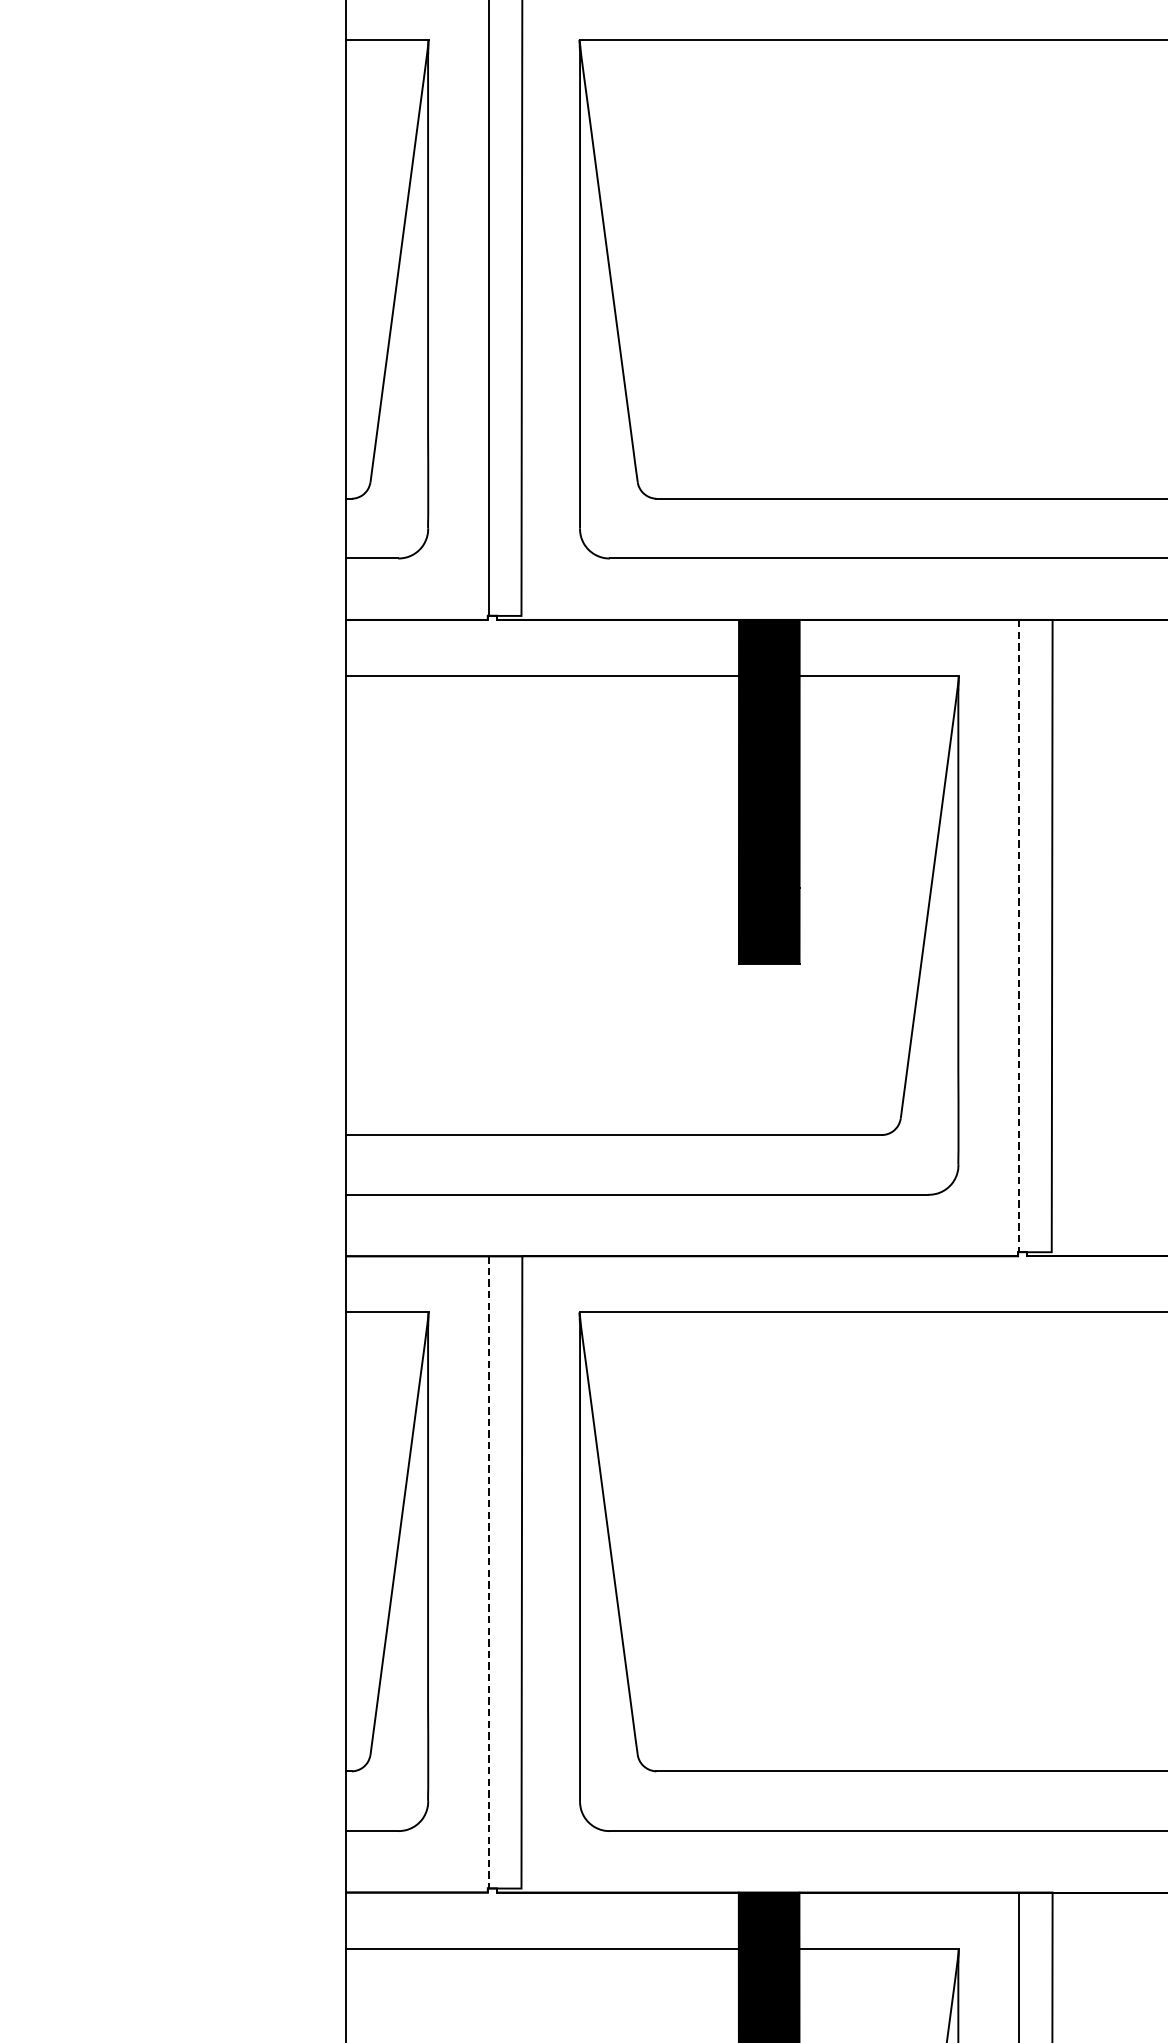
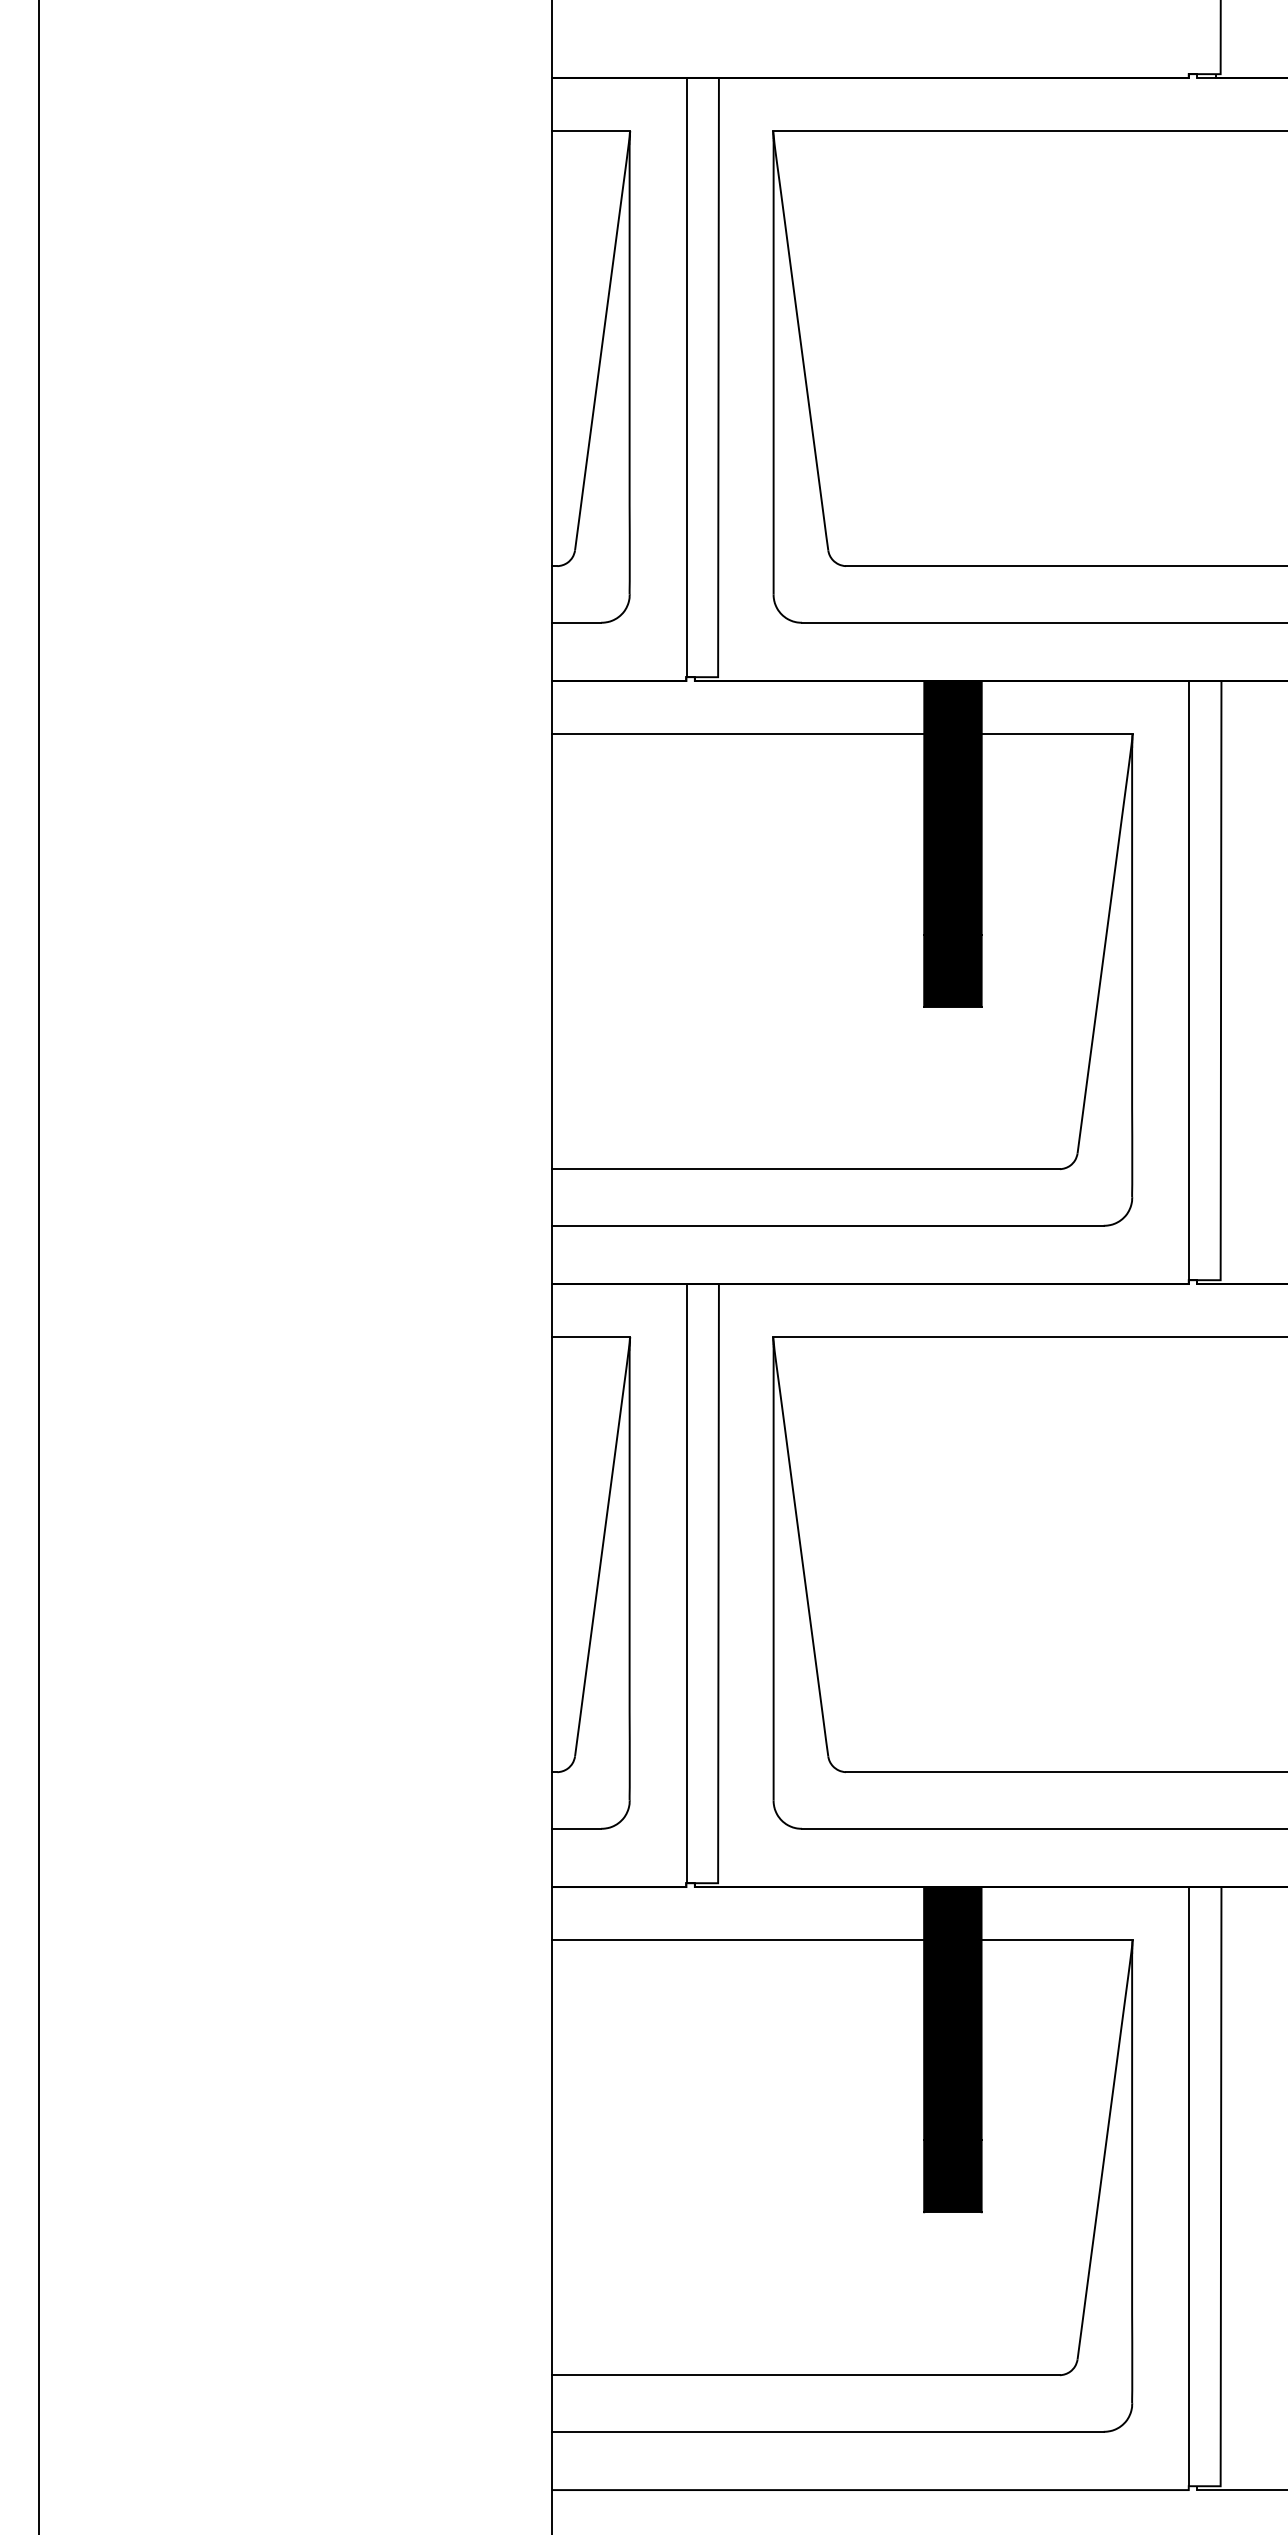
line: (1018, 935) -> (1189, 980), dashed -> solid
line: (488, 1572) -> (686, 1583), dashed -> solid

